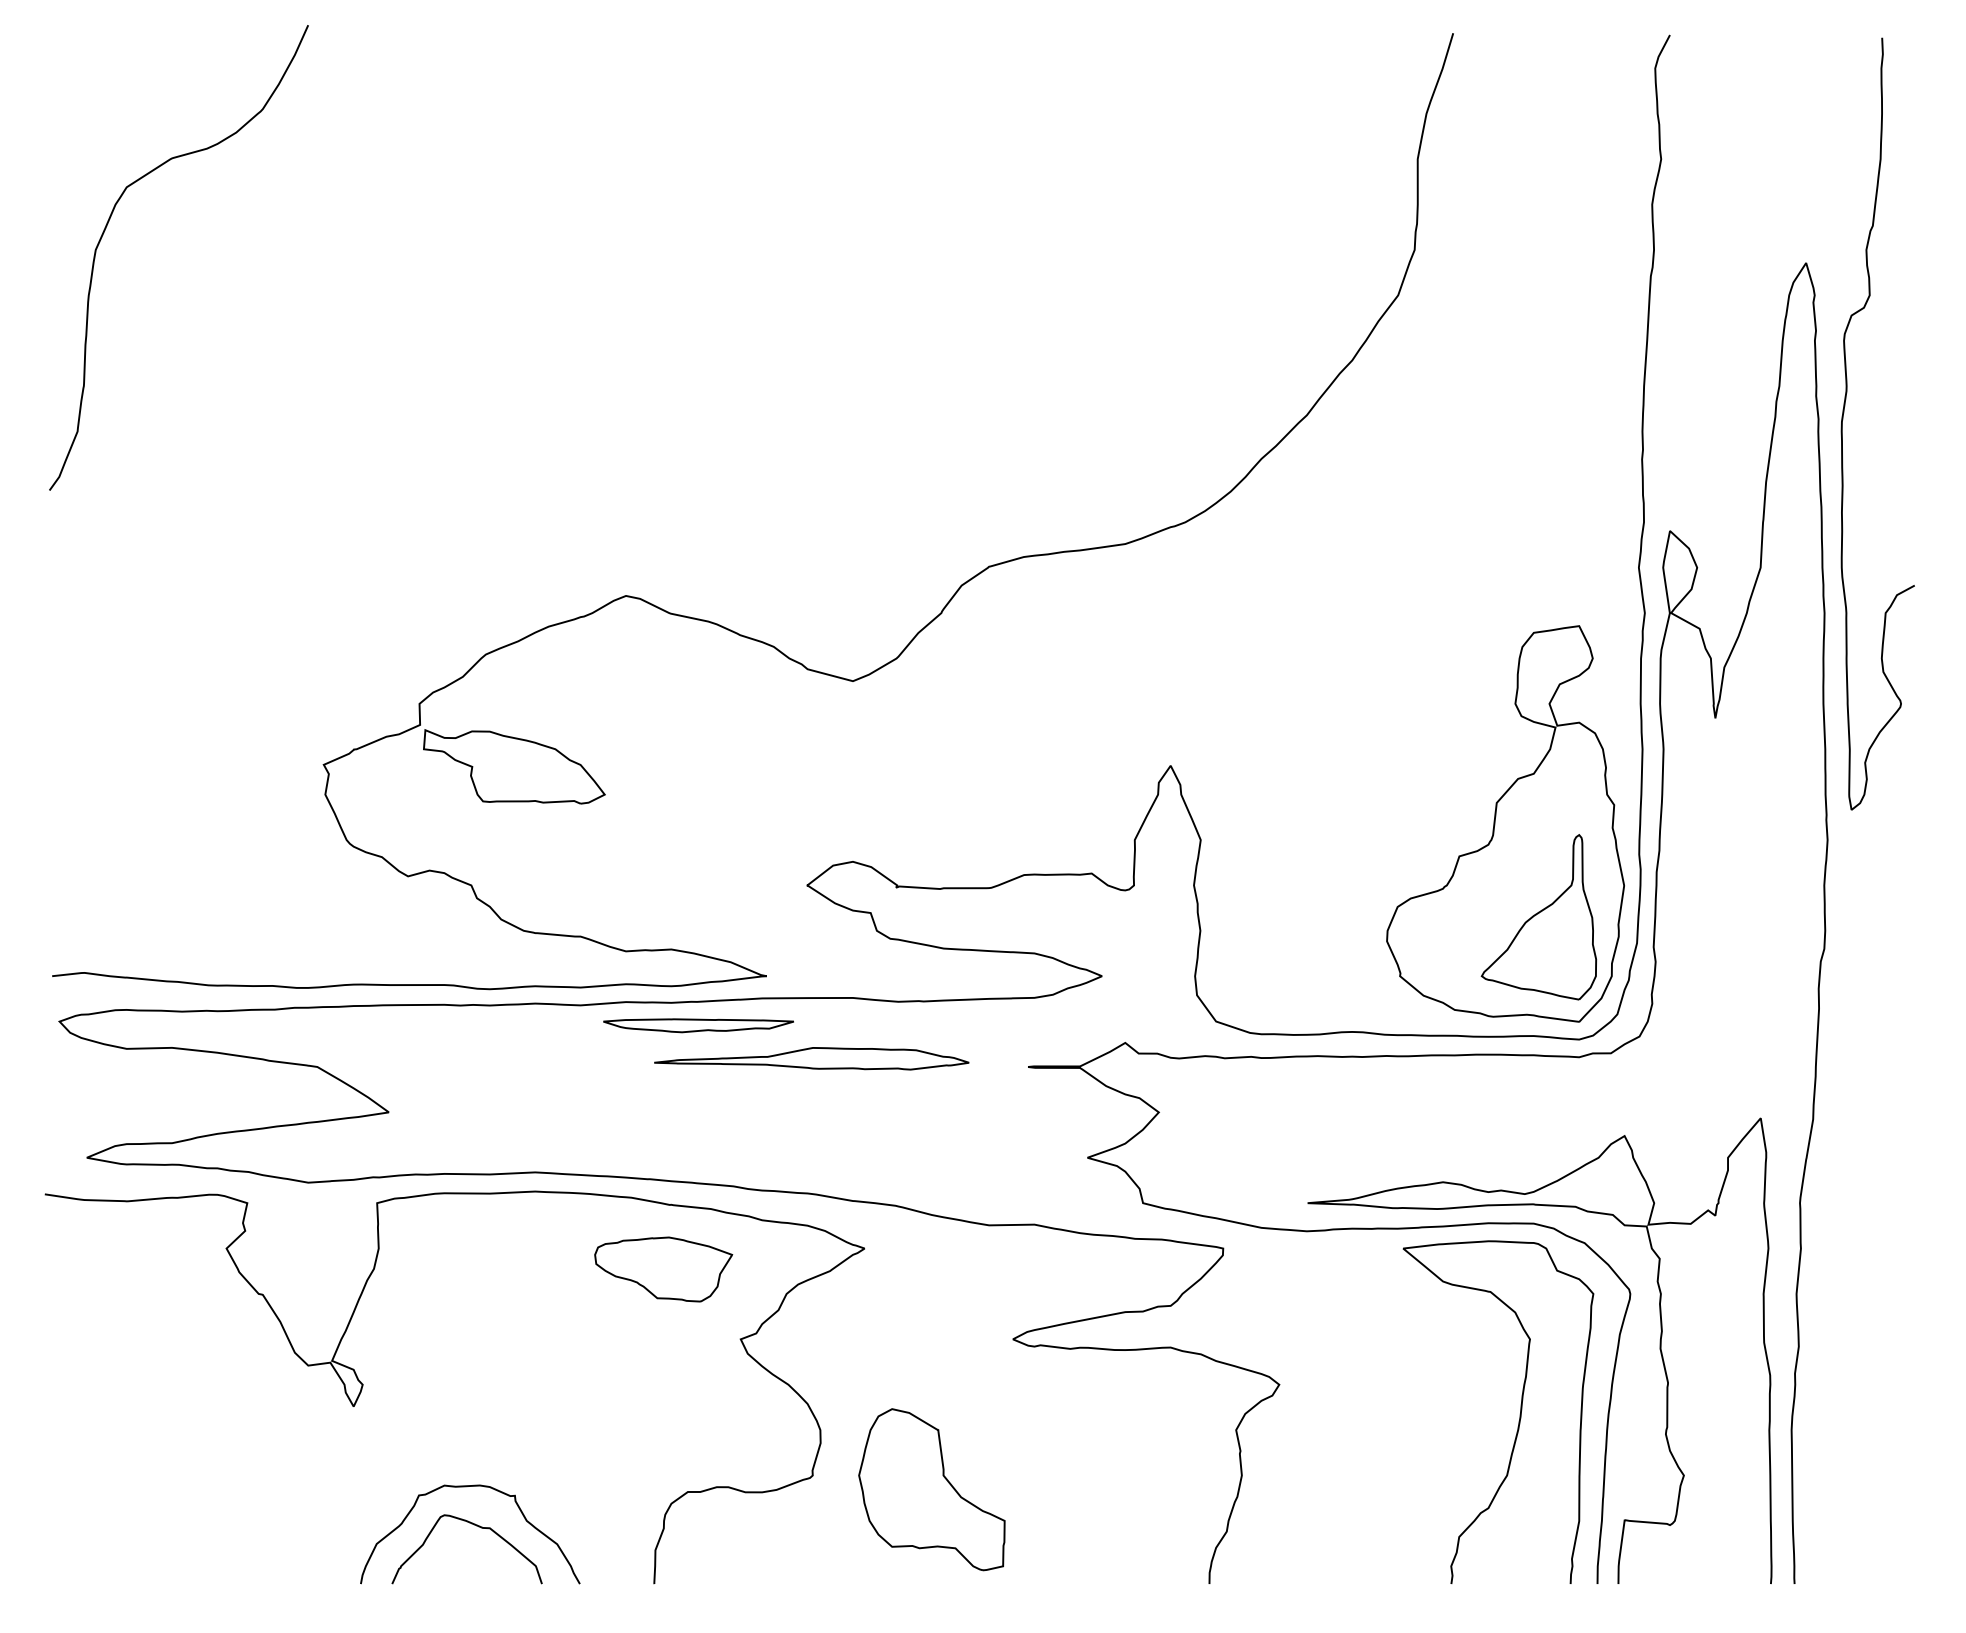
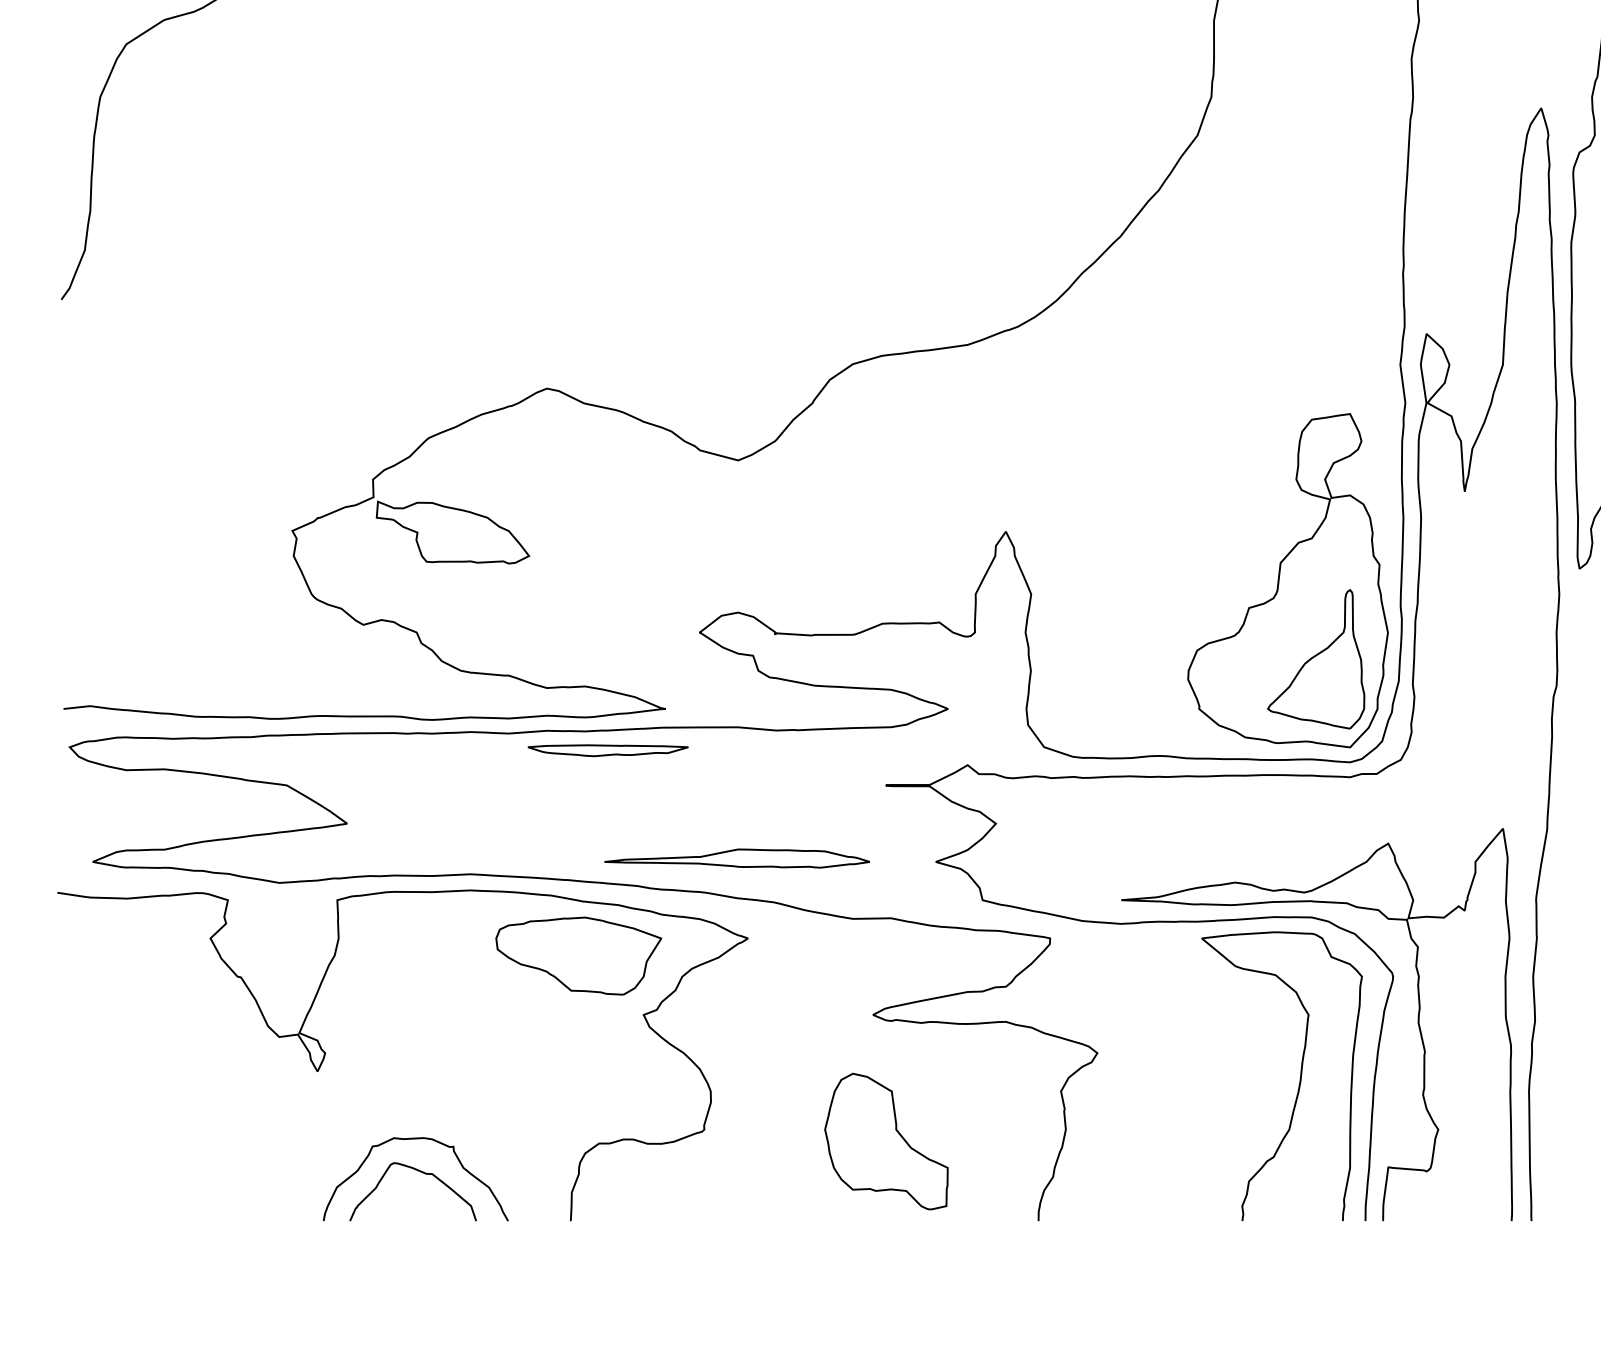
part: (811, 1058) -> (736, 858), moved
part: (663, 1269) -> (578, 956), size x1.43
part: (931, 1489) -> (886, 1141), moved

